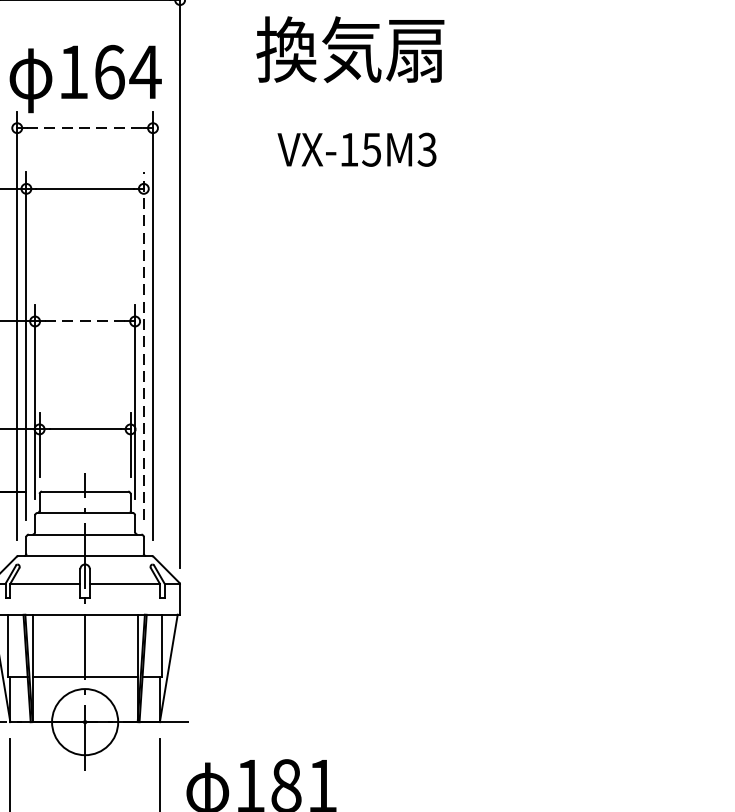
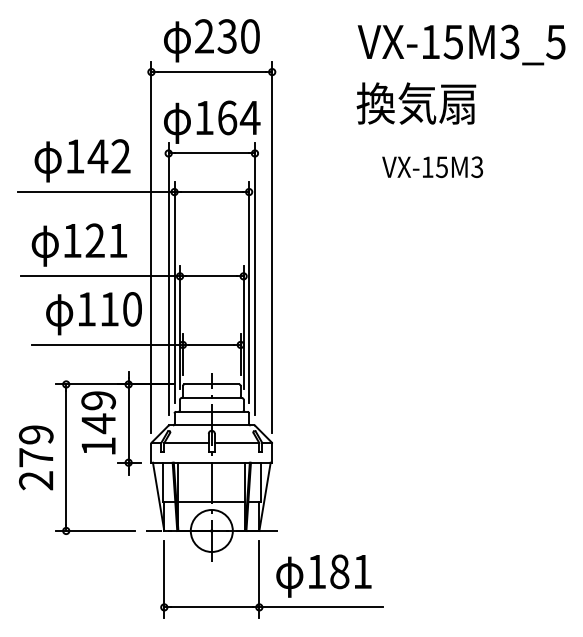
text: (350, 49) -> (416, 103), moved
line: (84, 128) -> (211, 153), dashed -> solid
text: (356, 150) -> (432, 167), moved
line: (84, 321) -> (211, 276), dashed -> solid
line: (144, 346) -> (249, 292), dashed -> solid

